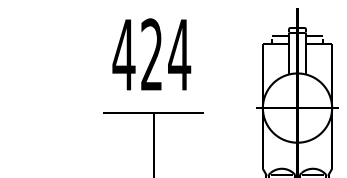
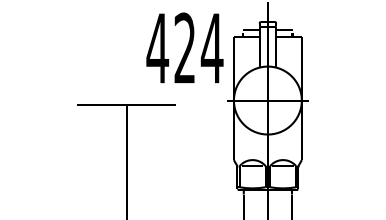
text: (151, 54) -> (184, 47), moved

